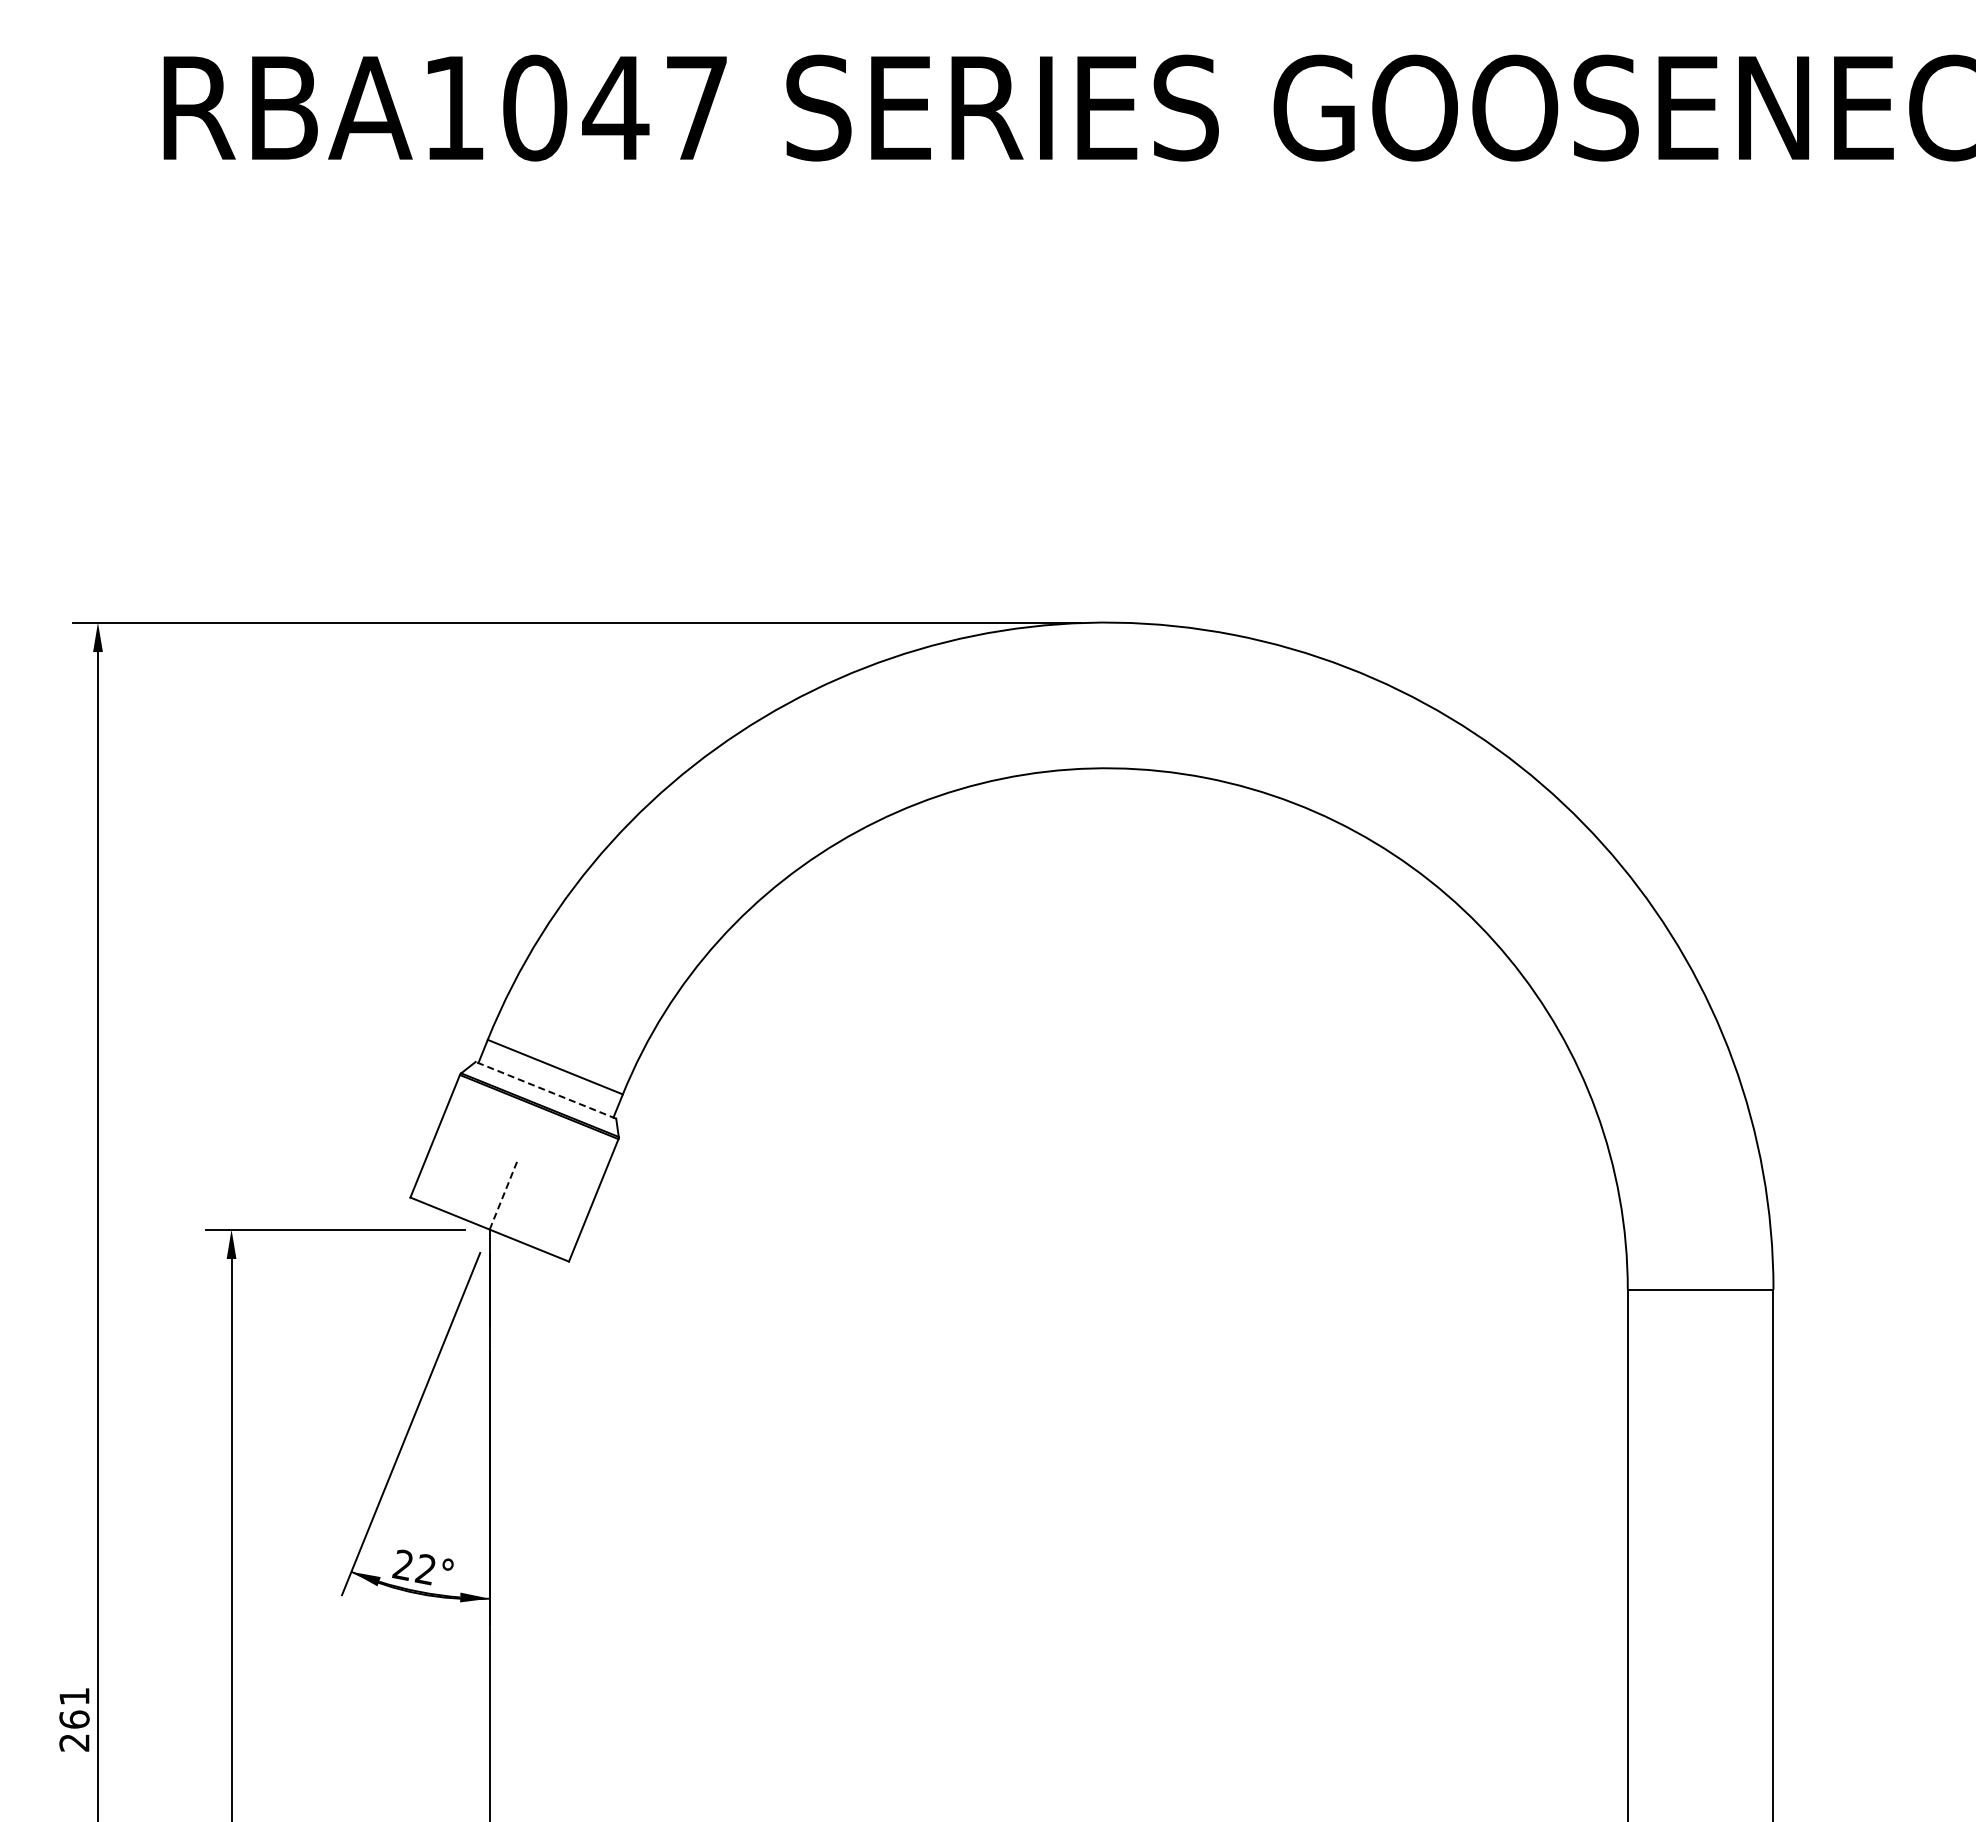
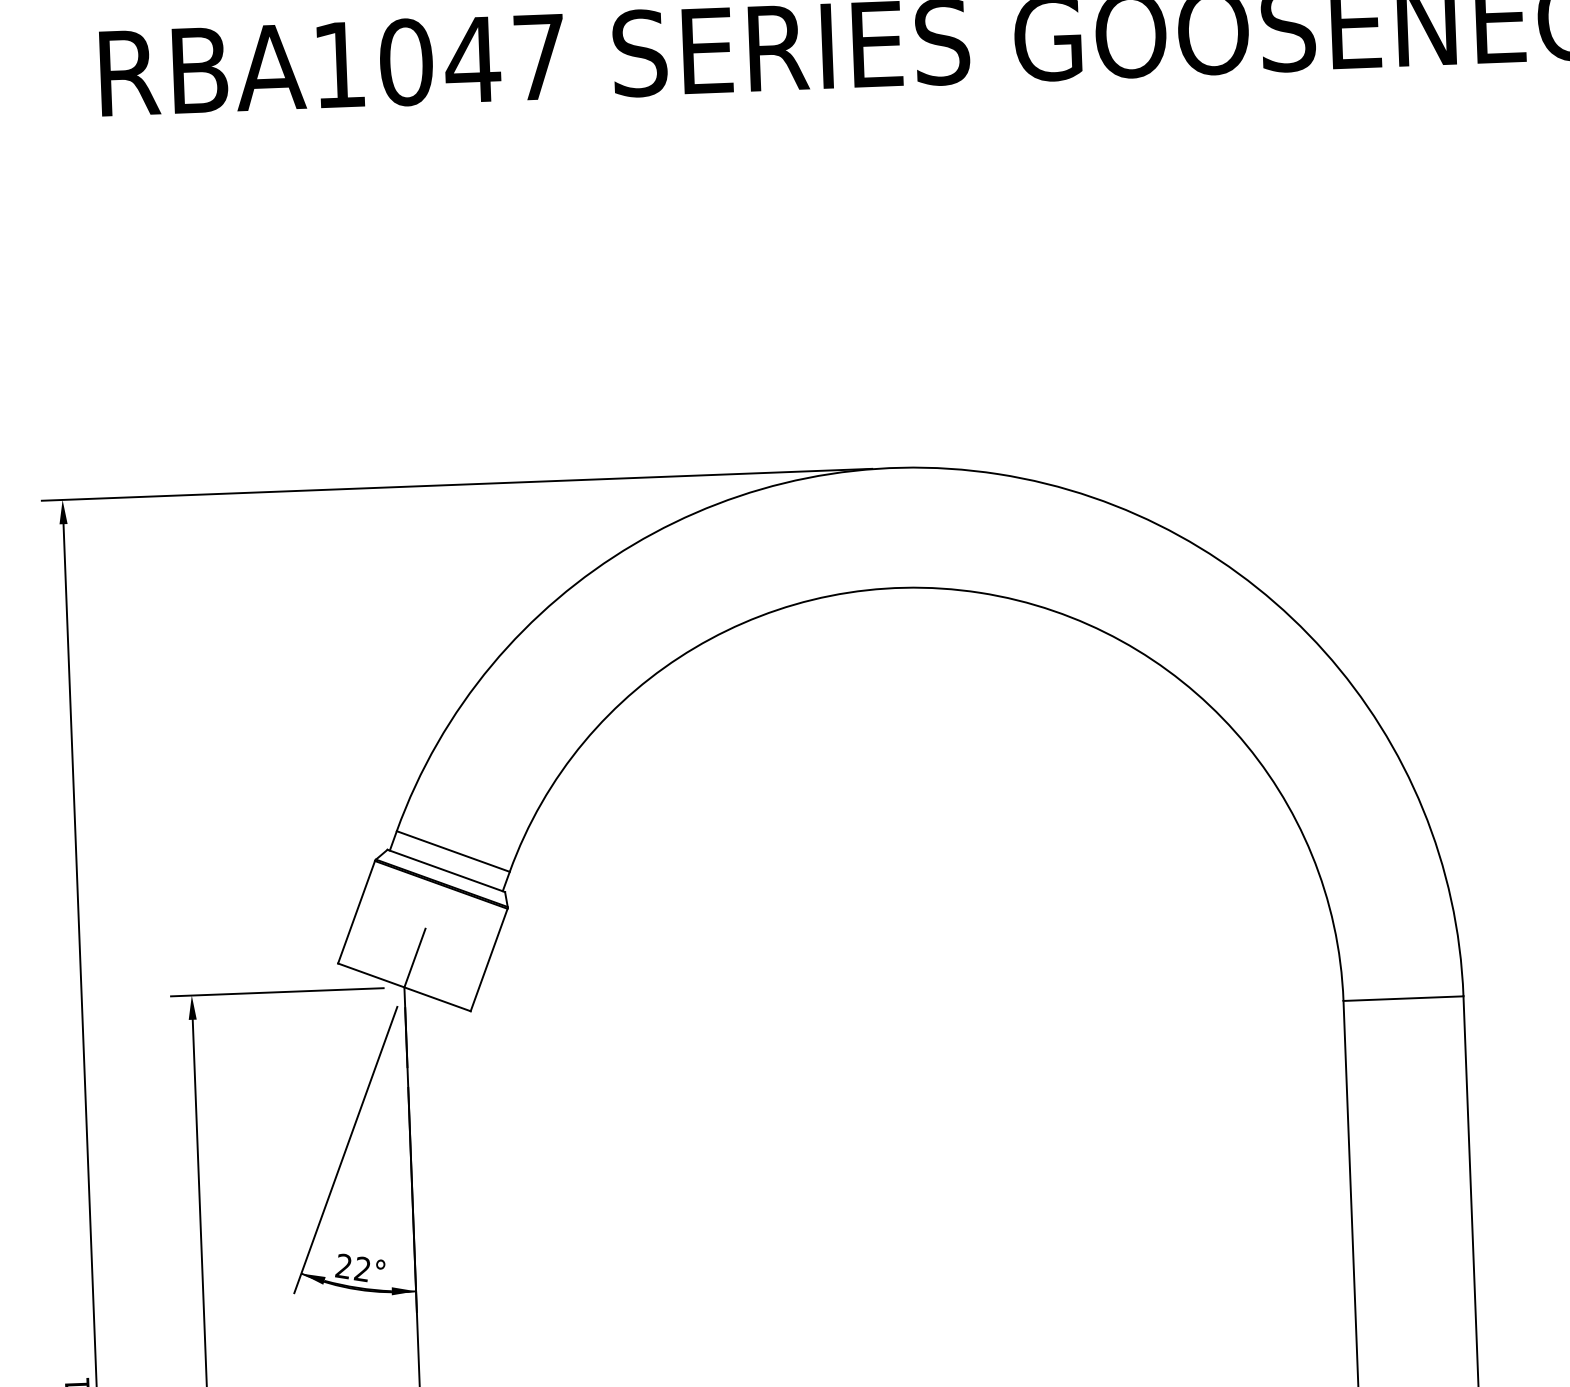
line: (545, 1090) -> (445, 871), dashed -> solid
line: (503, 1194) -> (414, 958), dashed -> solid

